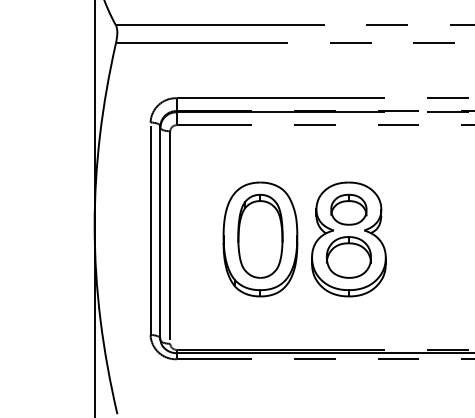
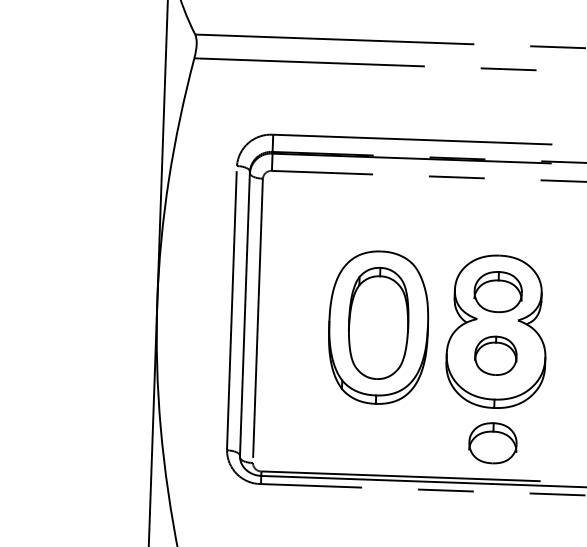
part: (348, 257) -> (495, 355), size x0.7
part: (348, 322) -> (492, 442), added

